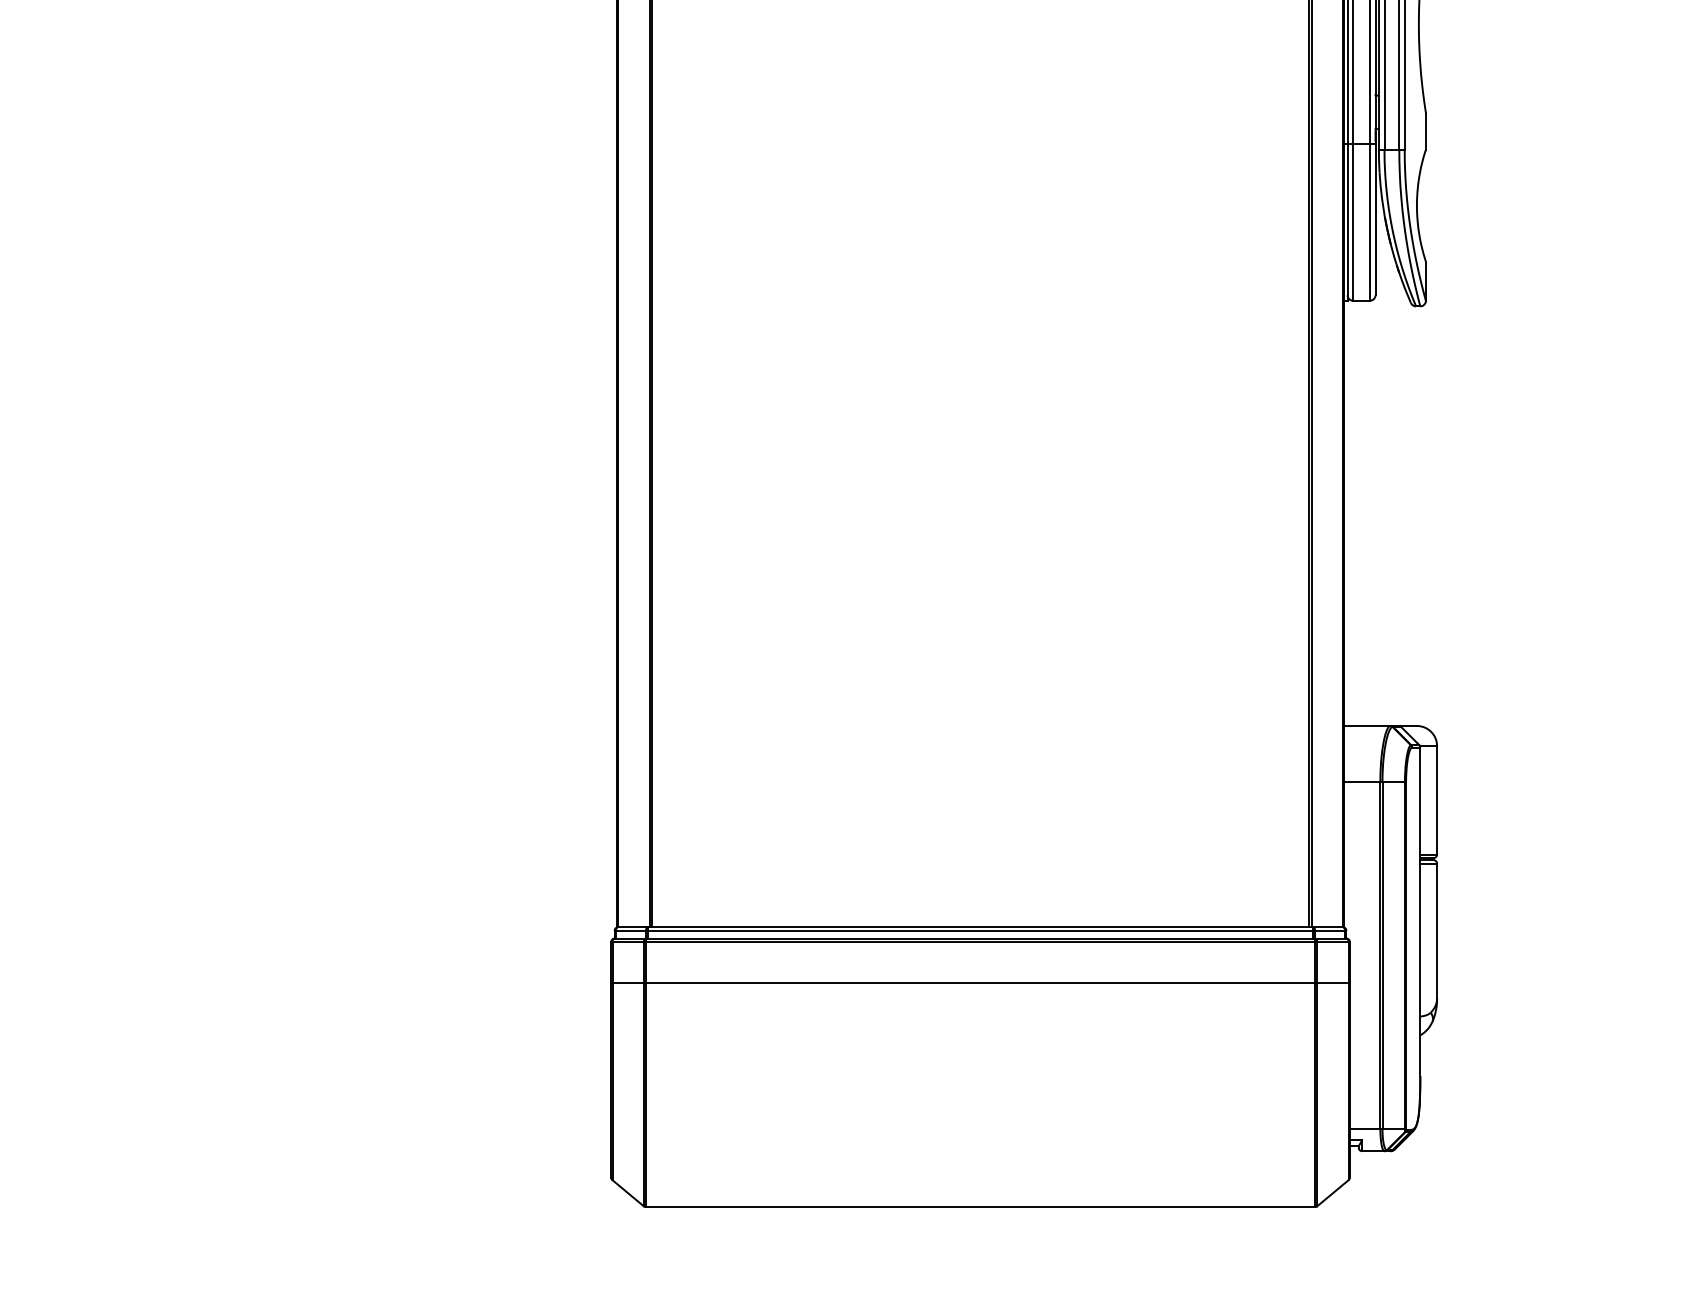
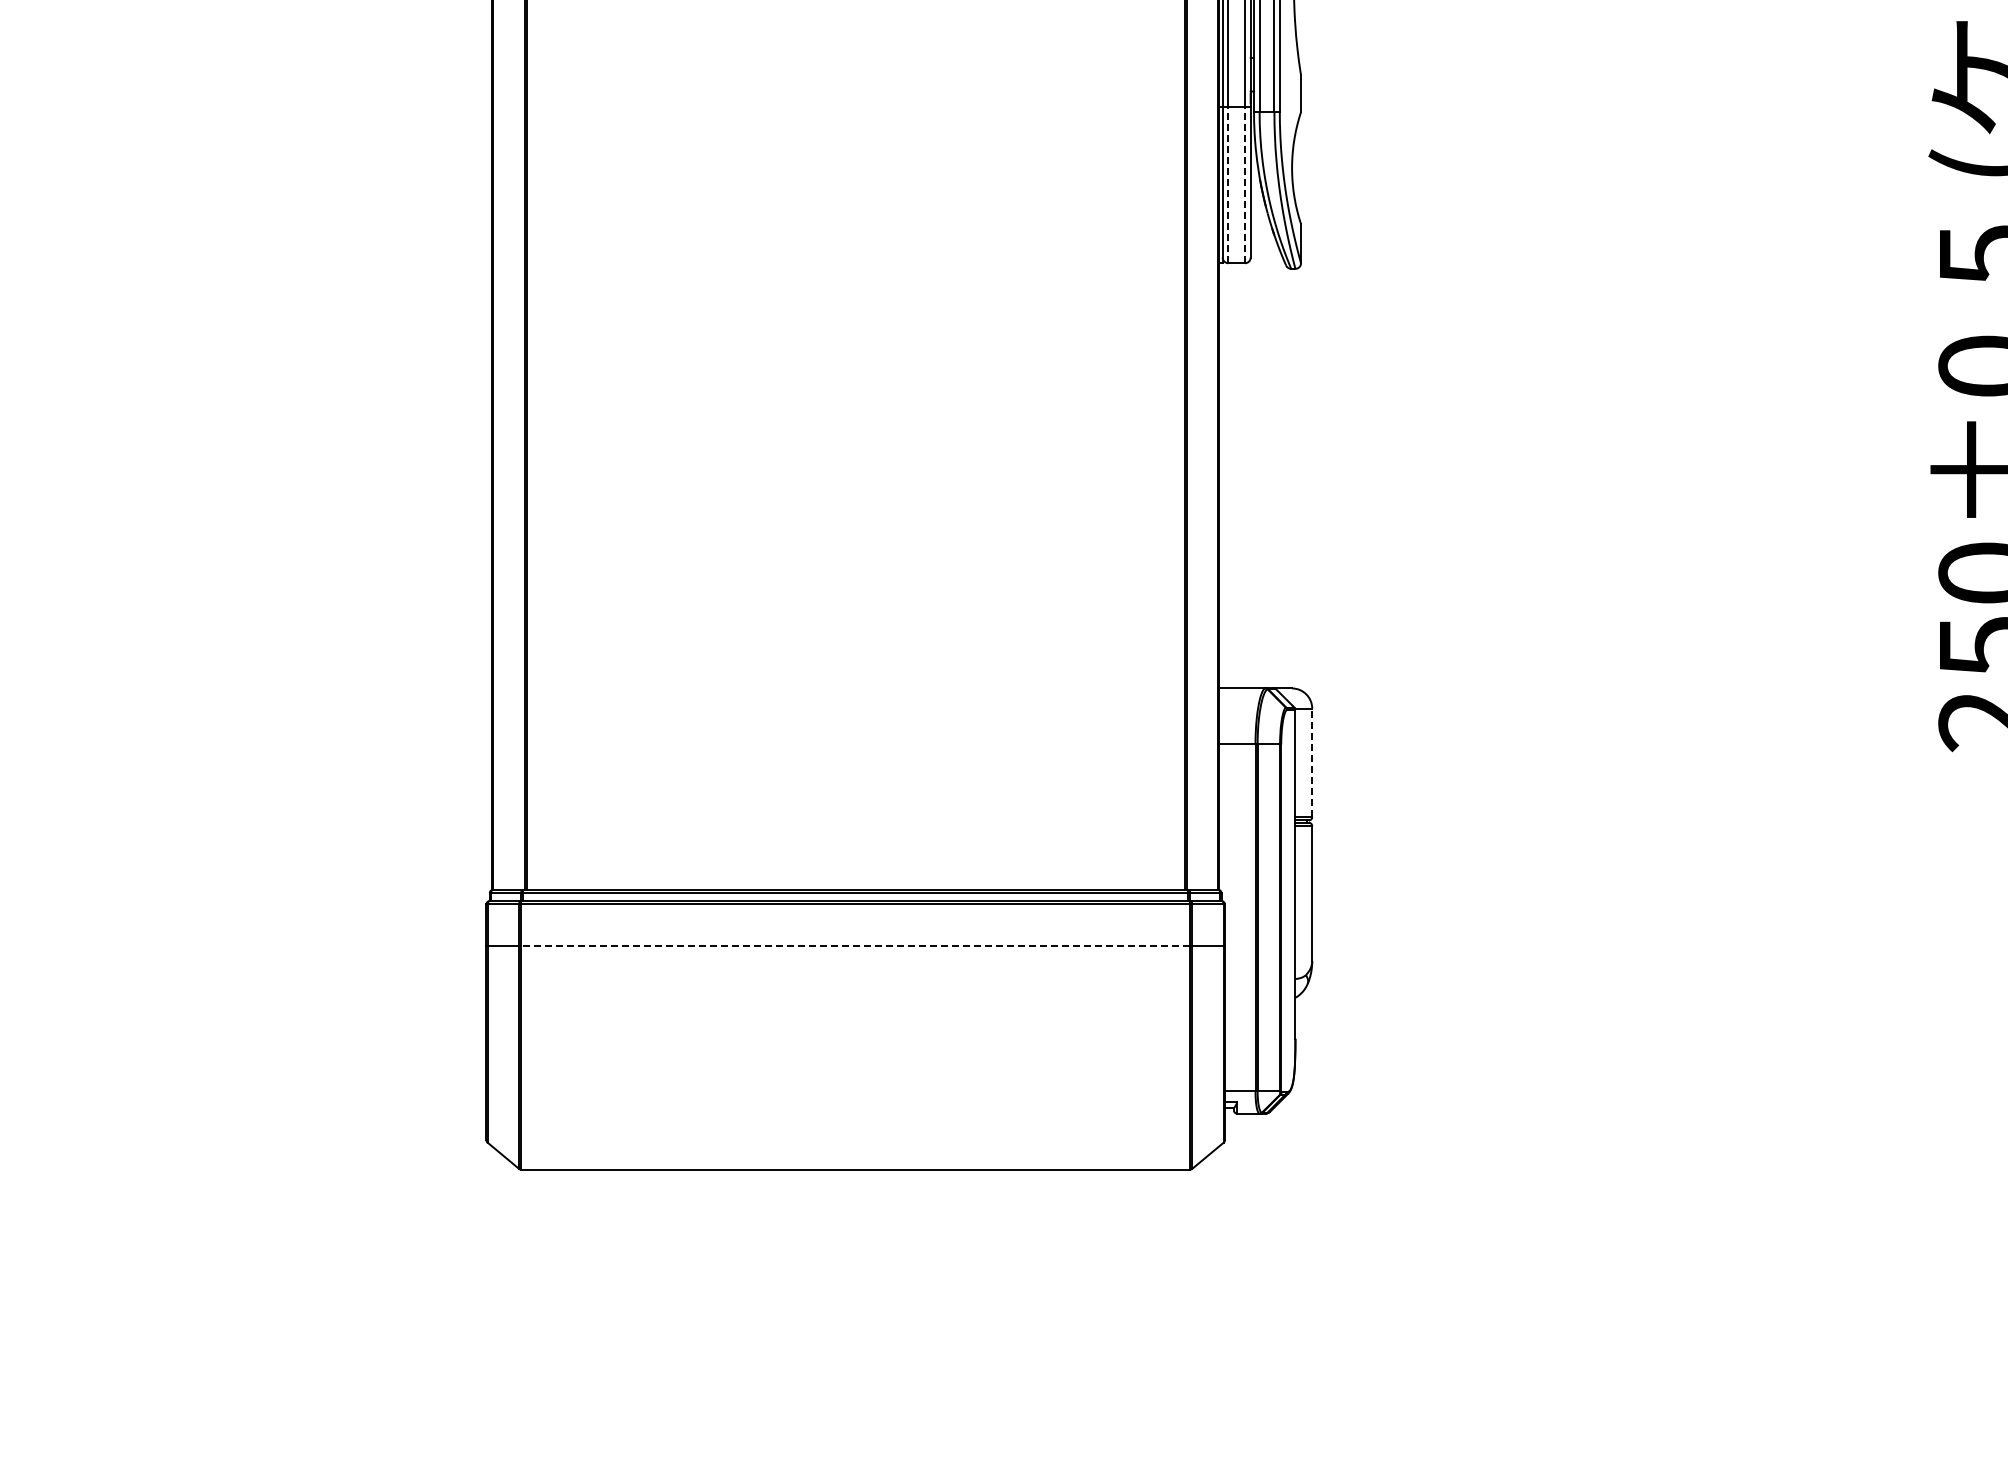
line: (1353, 222) -> (1228, 184), solid -> dashed
line: (1370, 222) -> (1245, 184), solid -> dashed
line: (1437, 800) -> (1312, 762), solid -> dashed
line: (980, 983) -> (855, 945), solid -> dashed

